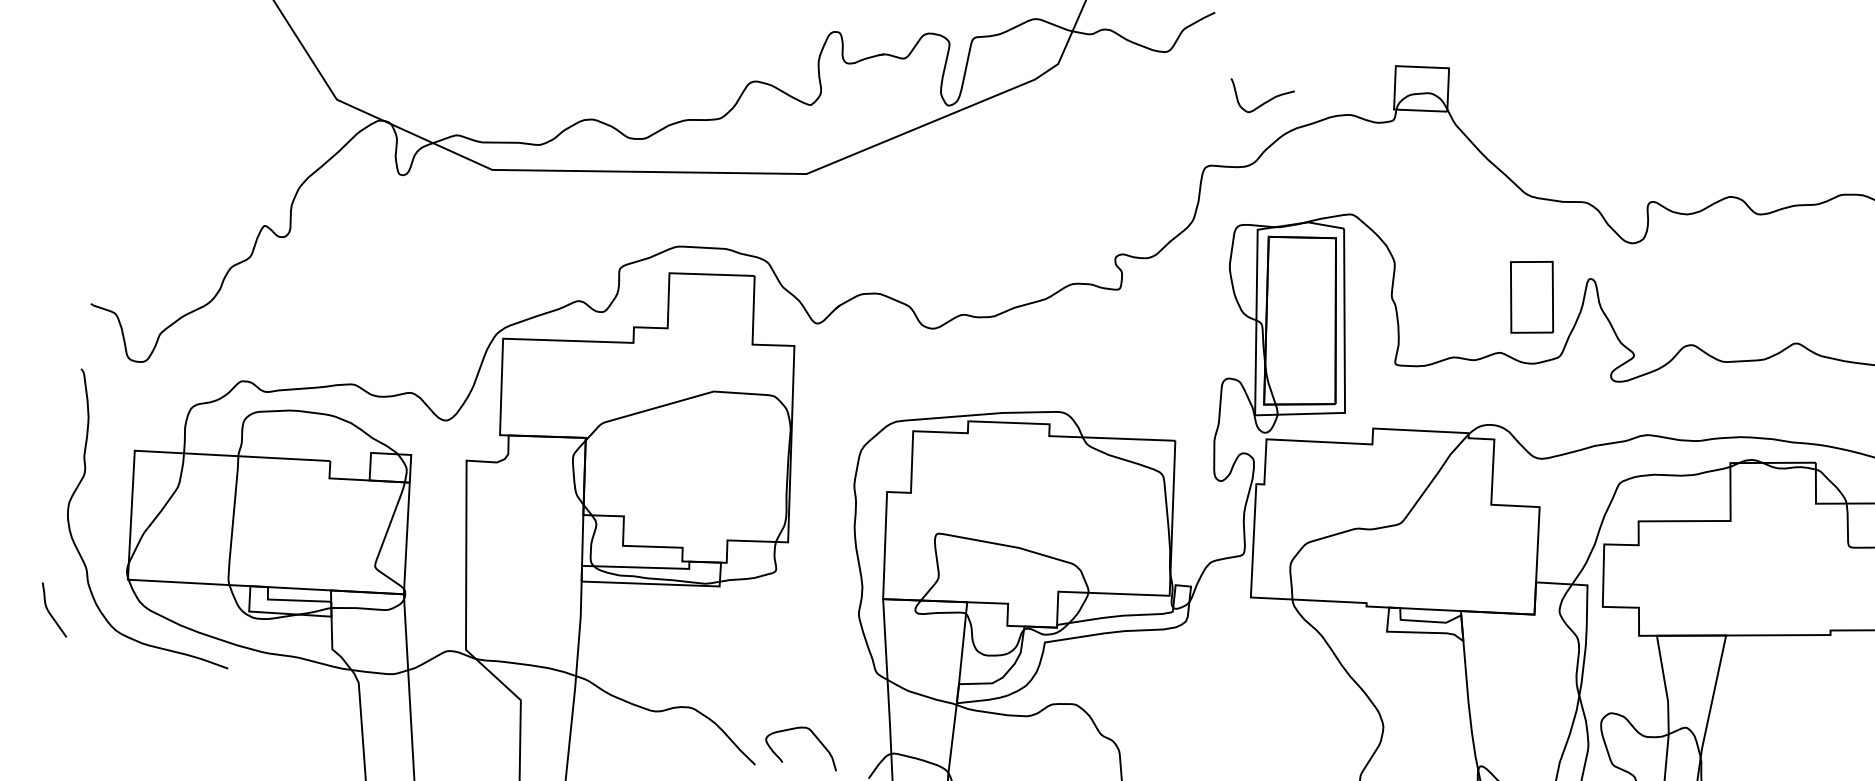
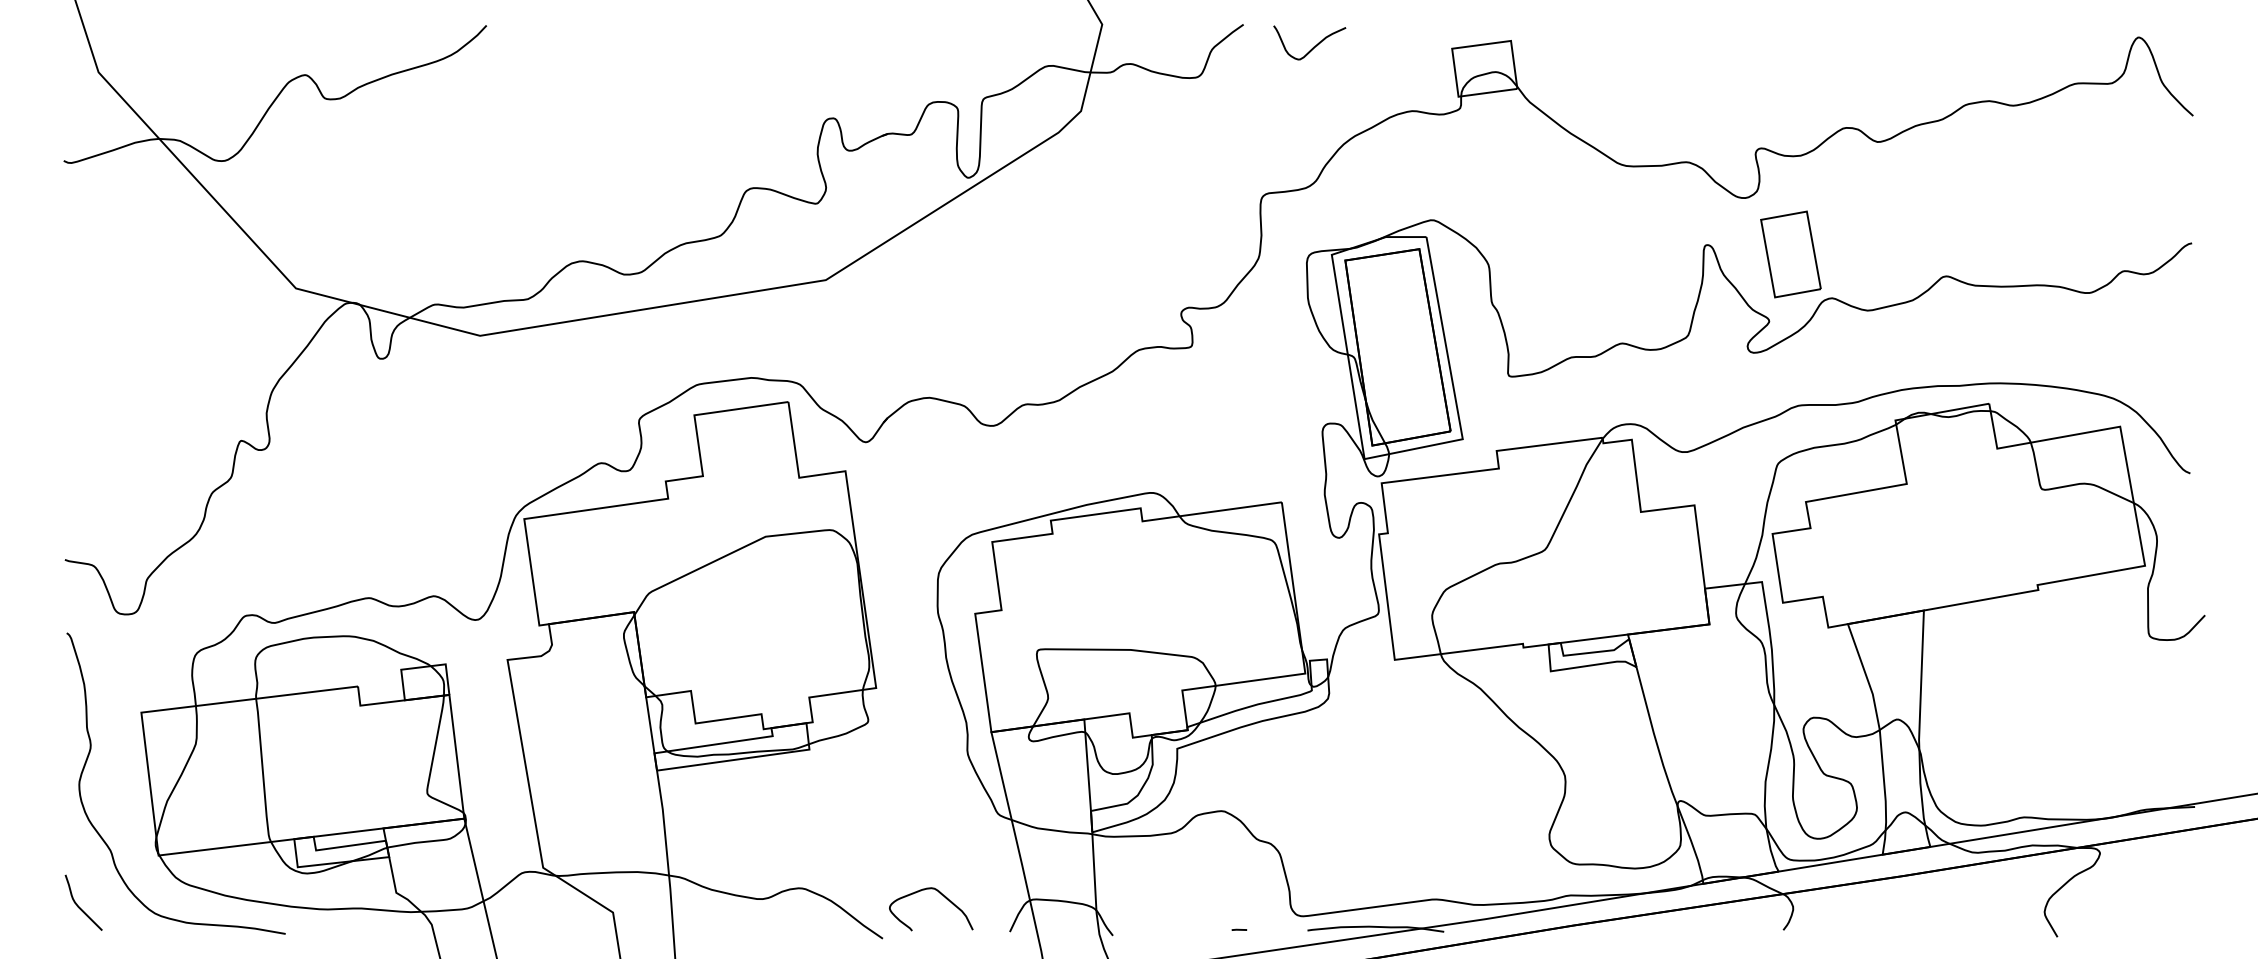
curve: (1263, 102) -> (1313, 46), moved
part: (1531, 297) -> (1790, 254), moved

